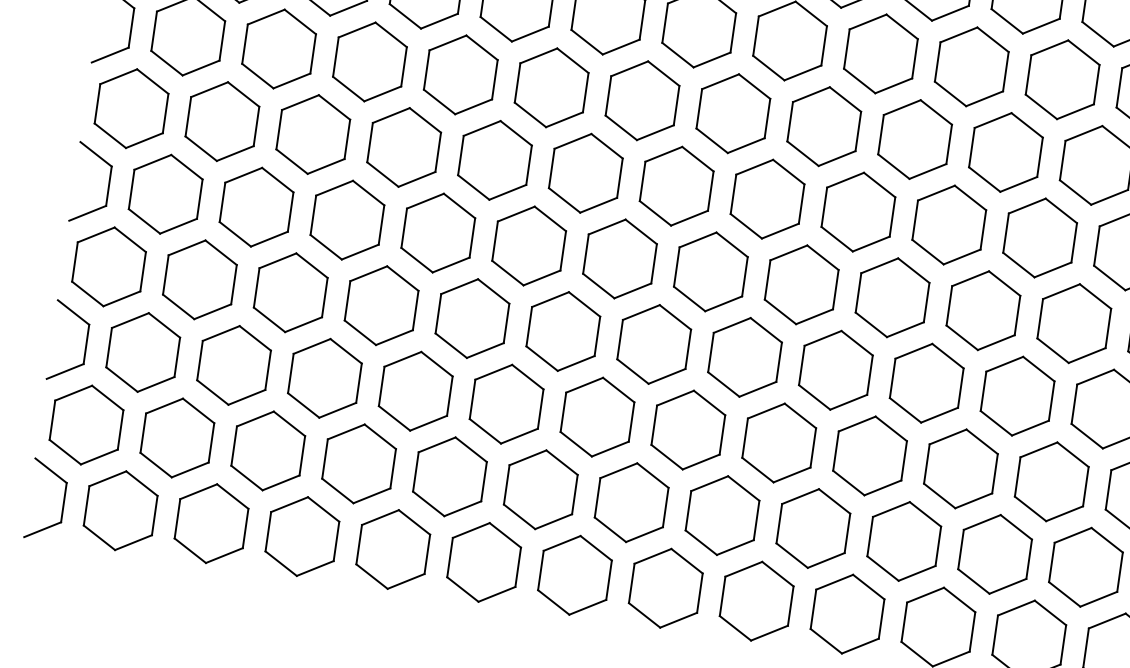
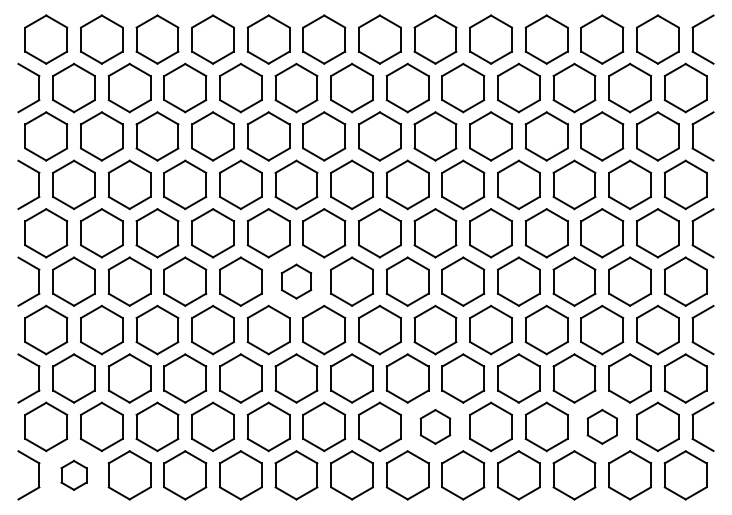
part: (529, 245) -> (296, 281), size x0.7
part: (119, 510) -> (73, 475), size x0.6
part: (722, 514) -> (435, 426), size x0.7
part: (995, 553) -> (602, 426), size x0.7

